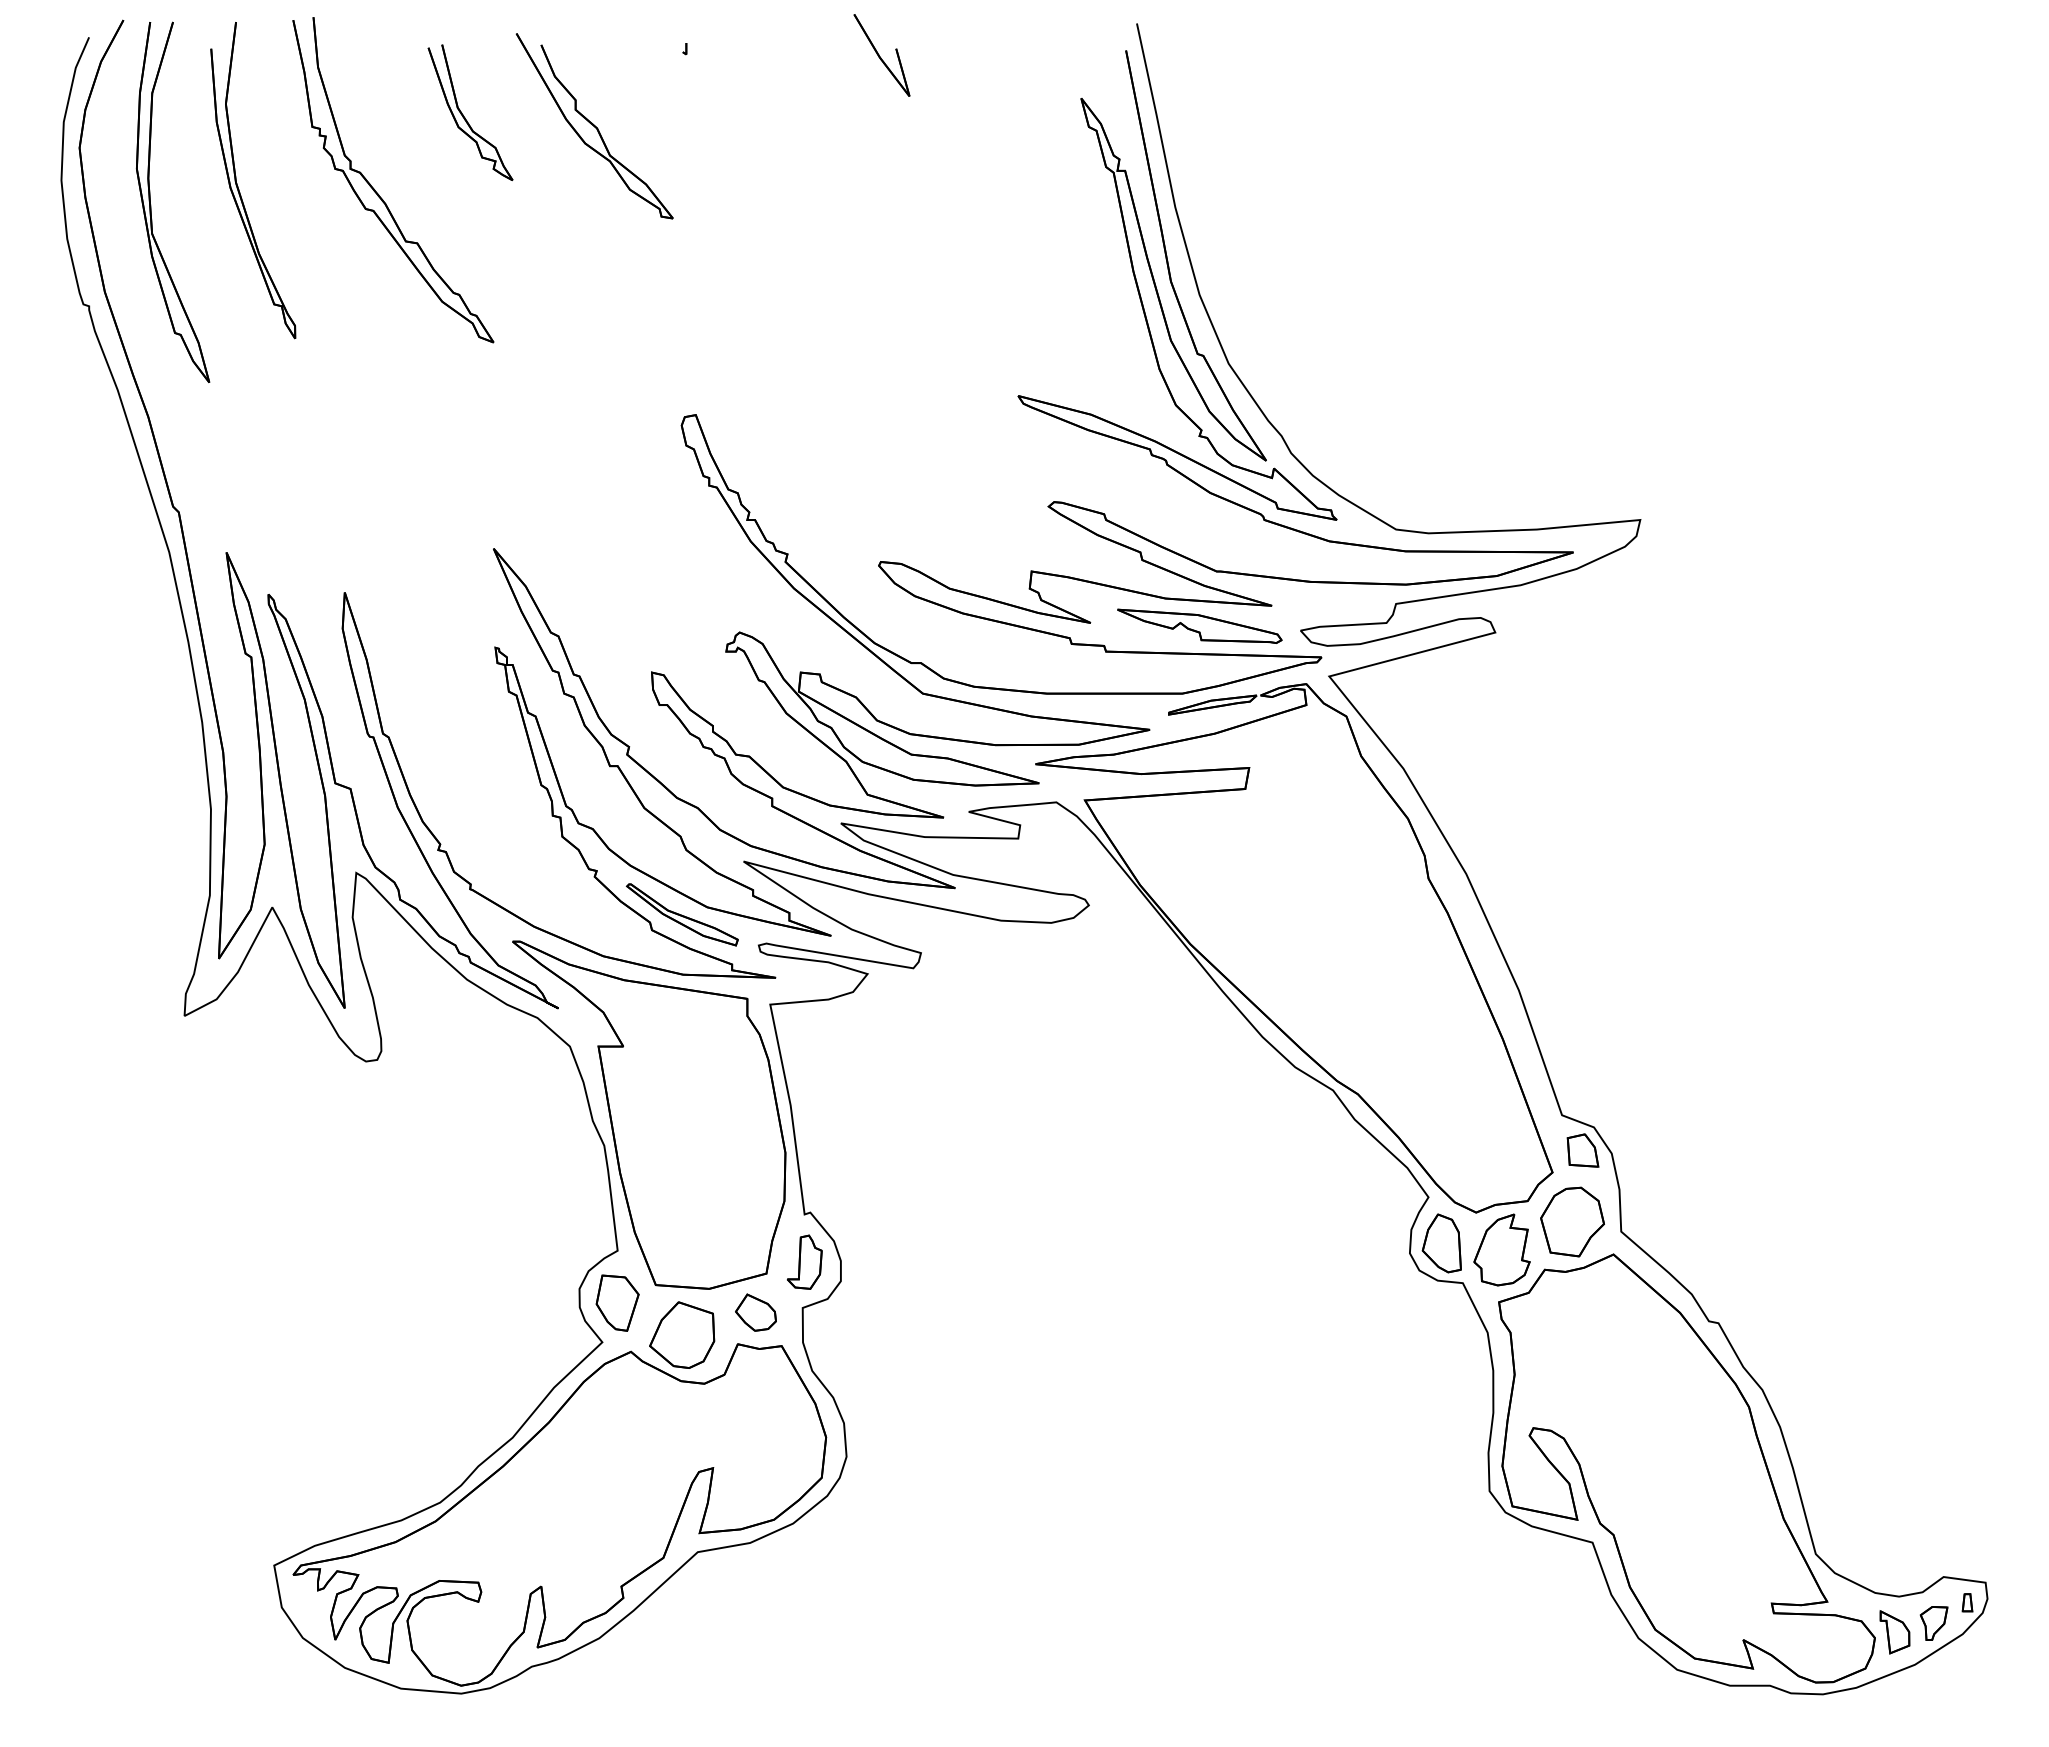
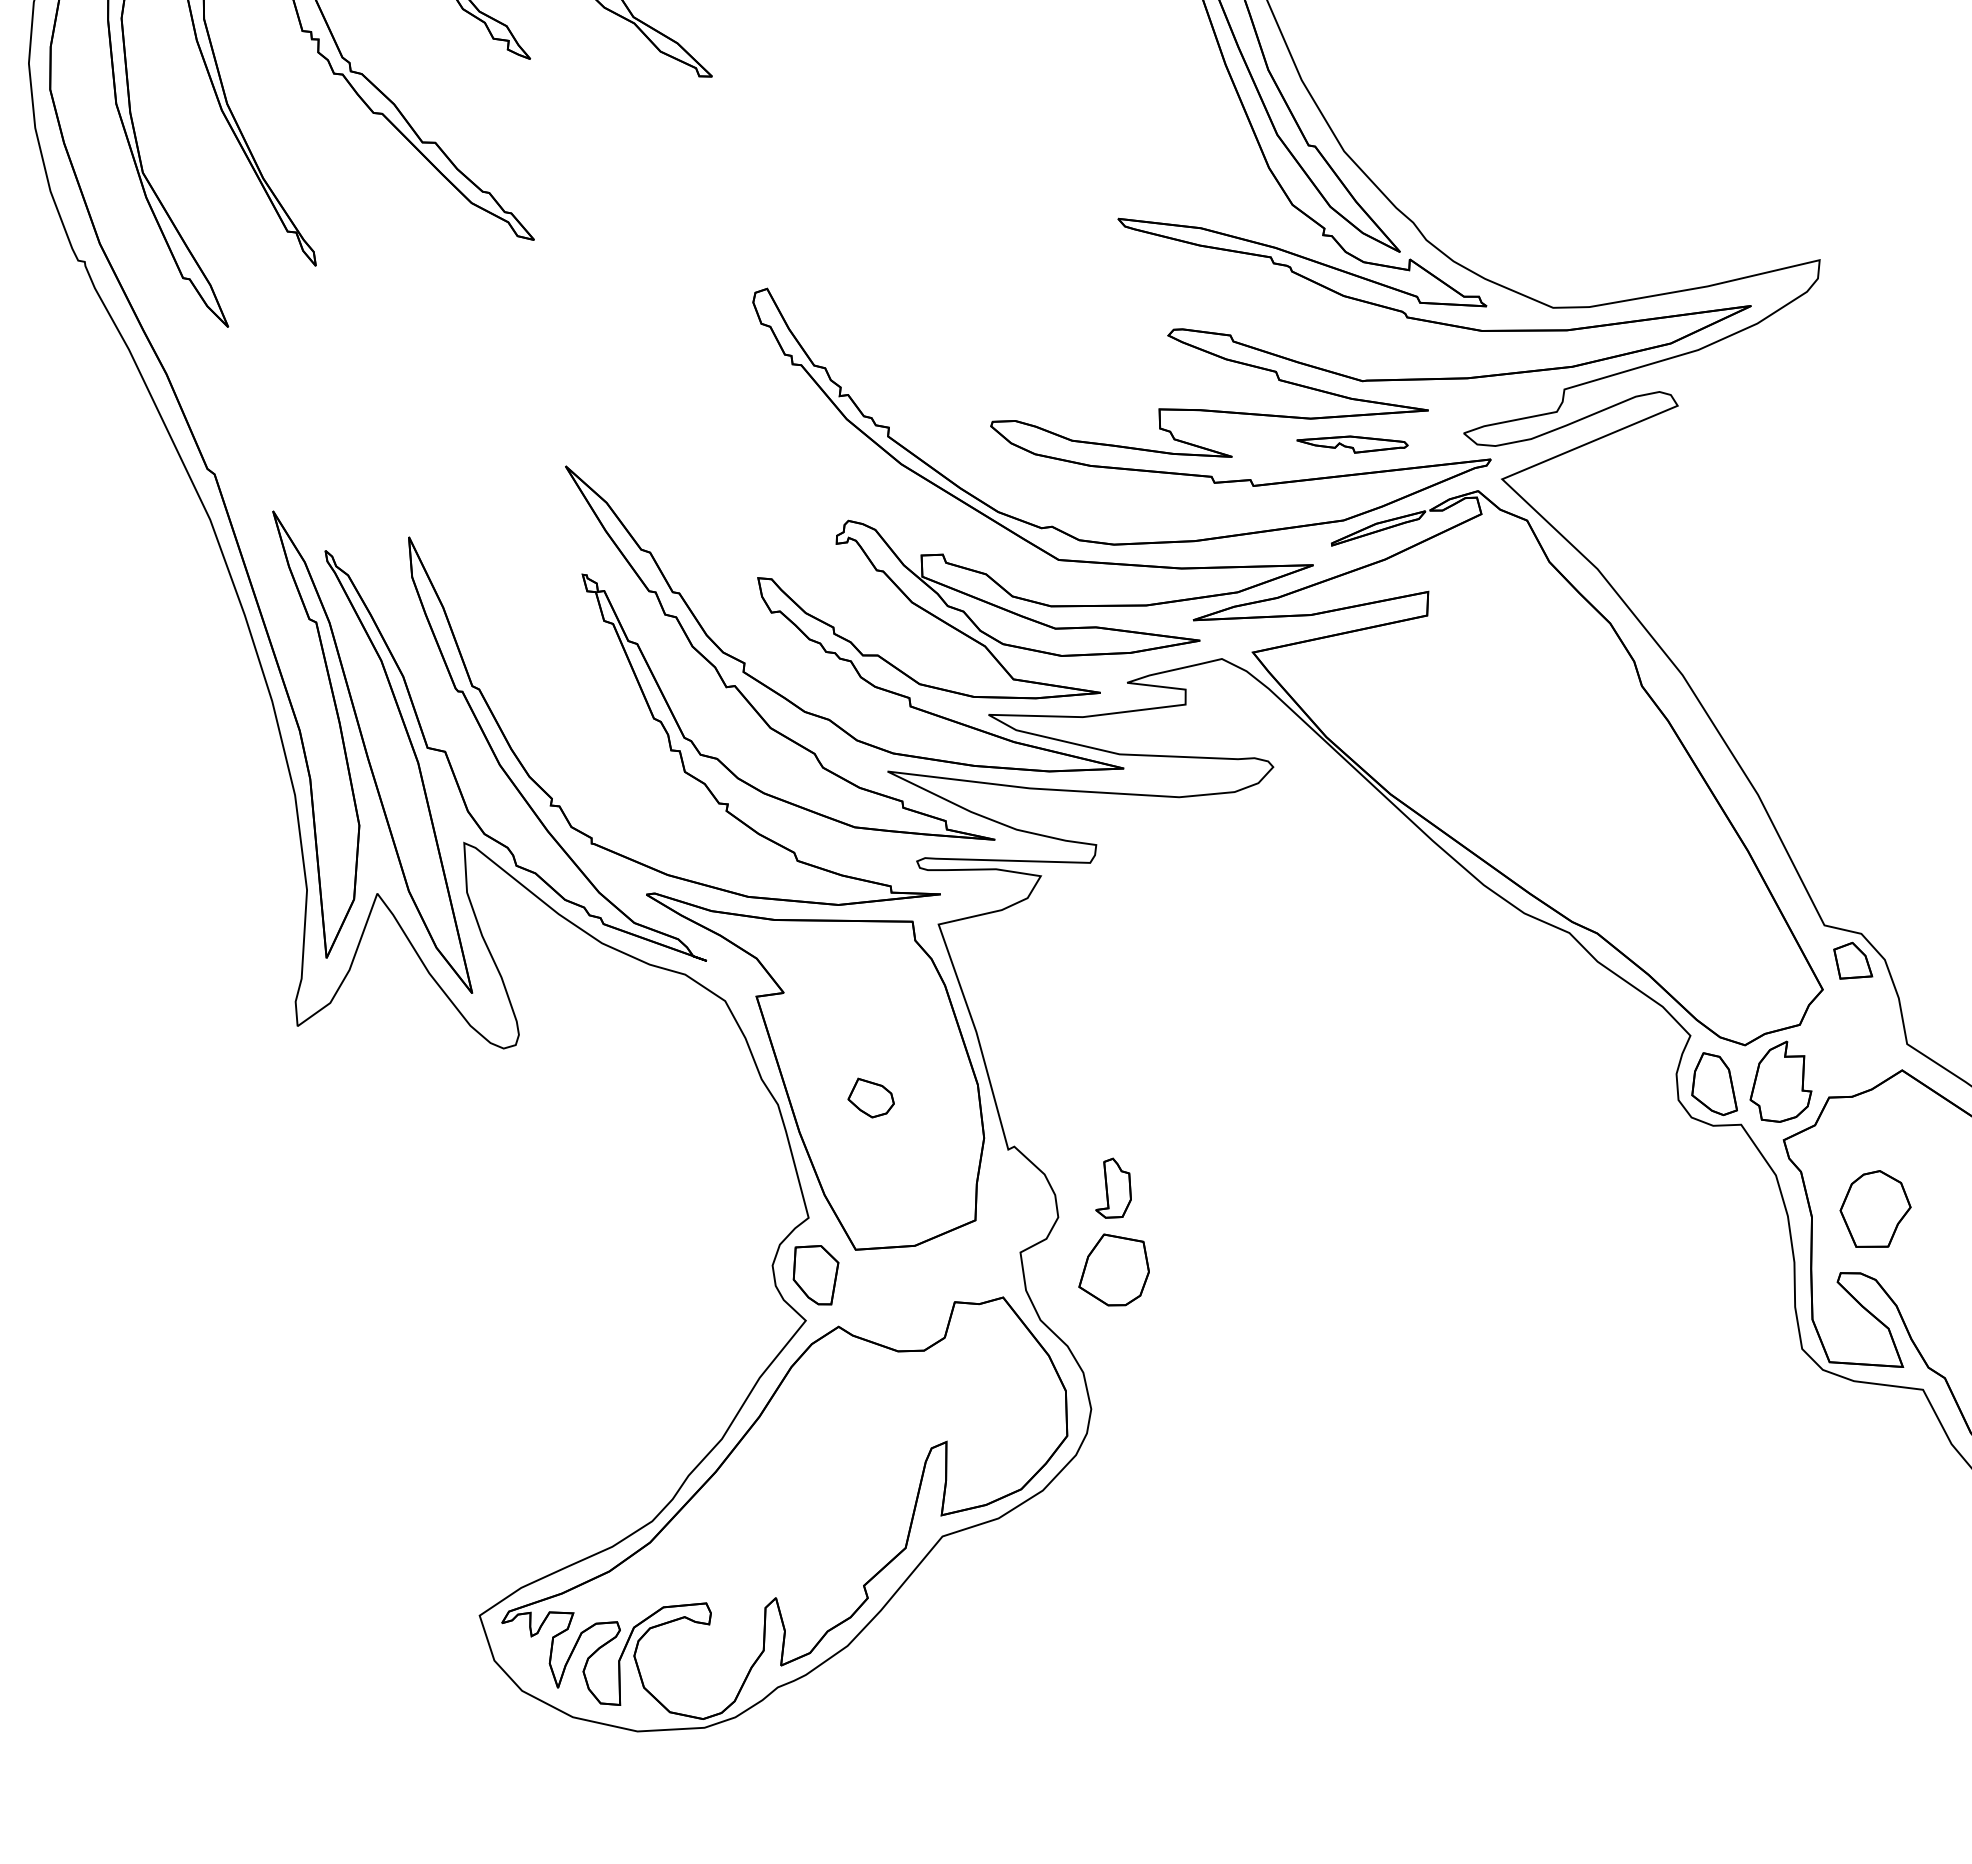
part: (1199, 625) -> (1352, 443), size x0.6
part: (681, 914) -> (827, 839), removed
part: (1572, 1221) -> (1875, 1209), moved
part: (804, 1261) -> (1111, 1187), moved
part: (755, 1312) -> (870, 1097), moved
part: (682, 1334) -> (1113, 1269), moved

